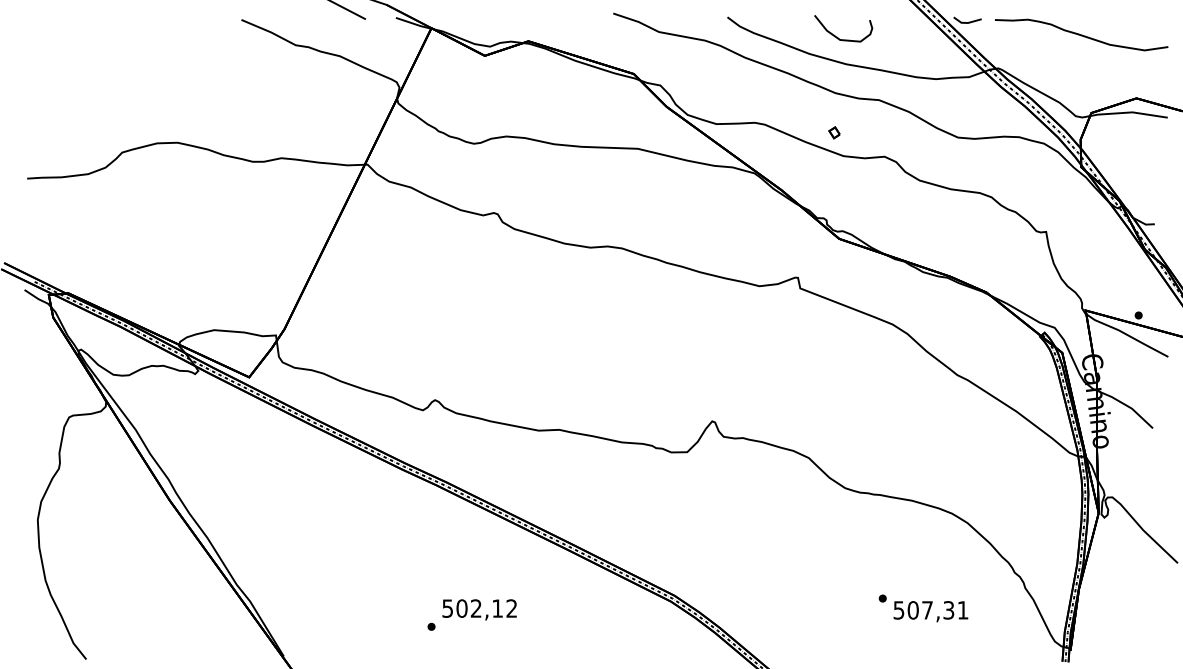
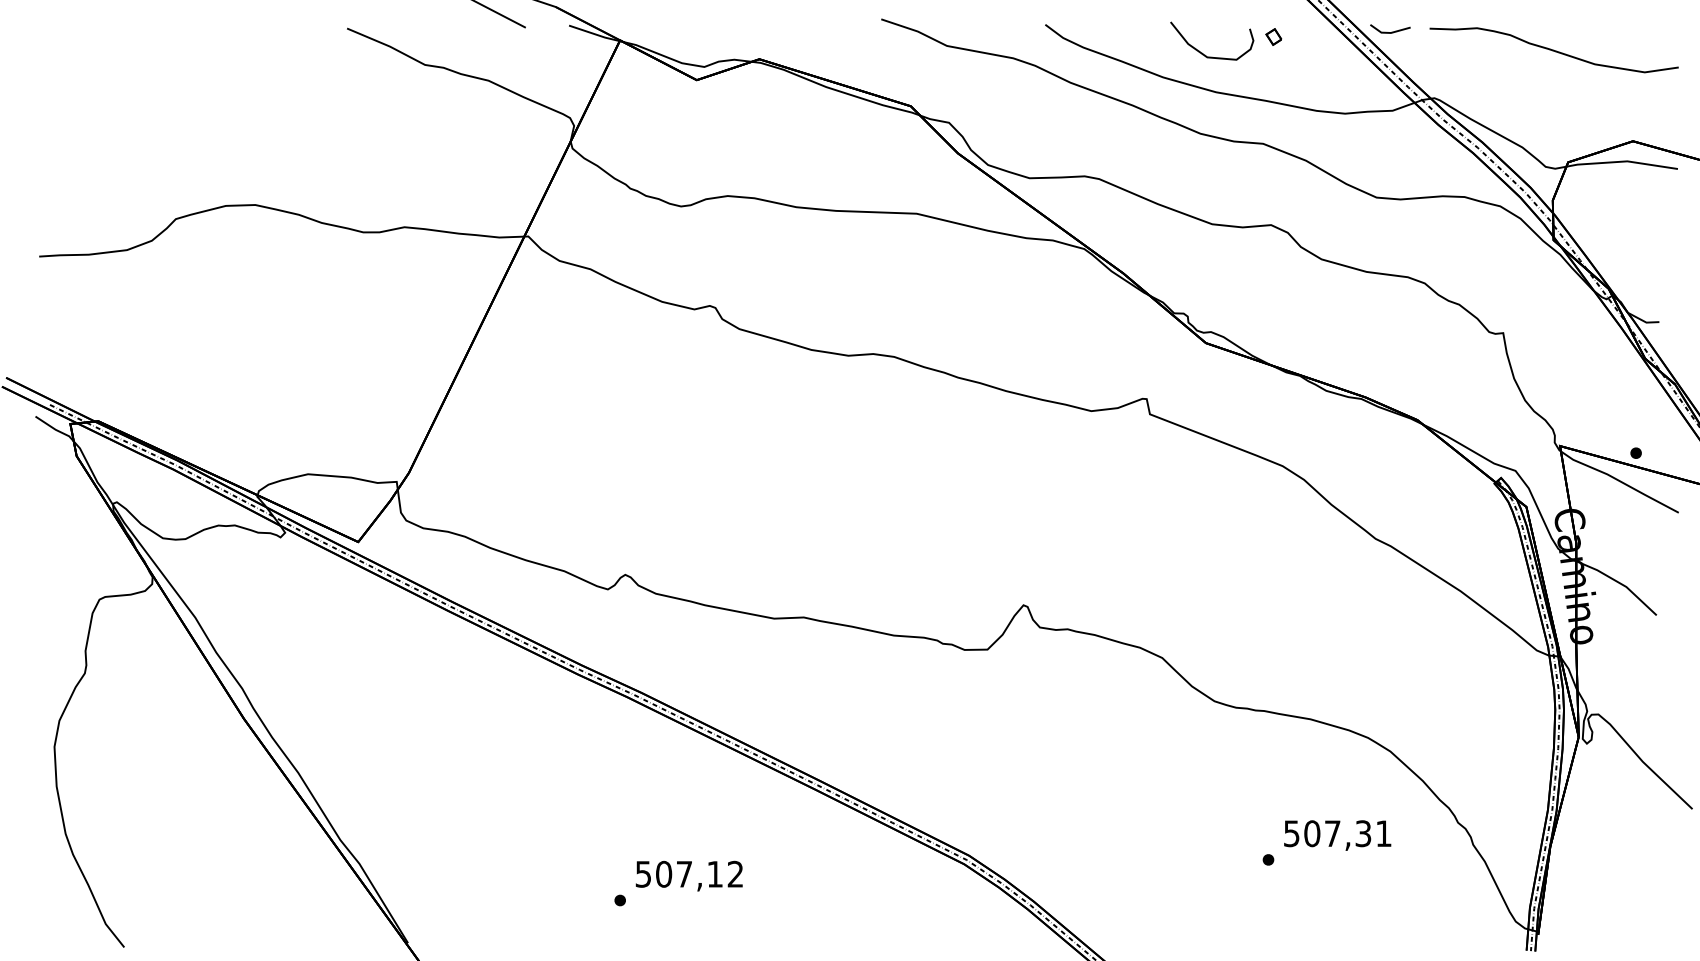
part: (834, 132) -> (1273, 36), moved
text: (475, 608) -> (683, 874), 502,12 -> 507,12
text: (930, 611) -> (1337, 835), moved

